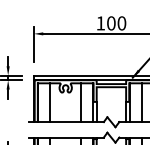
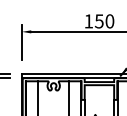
text: (110, 23) -> (98, 21), 100 -> 150

